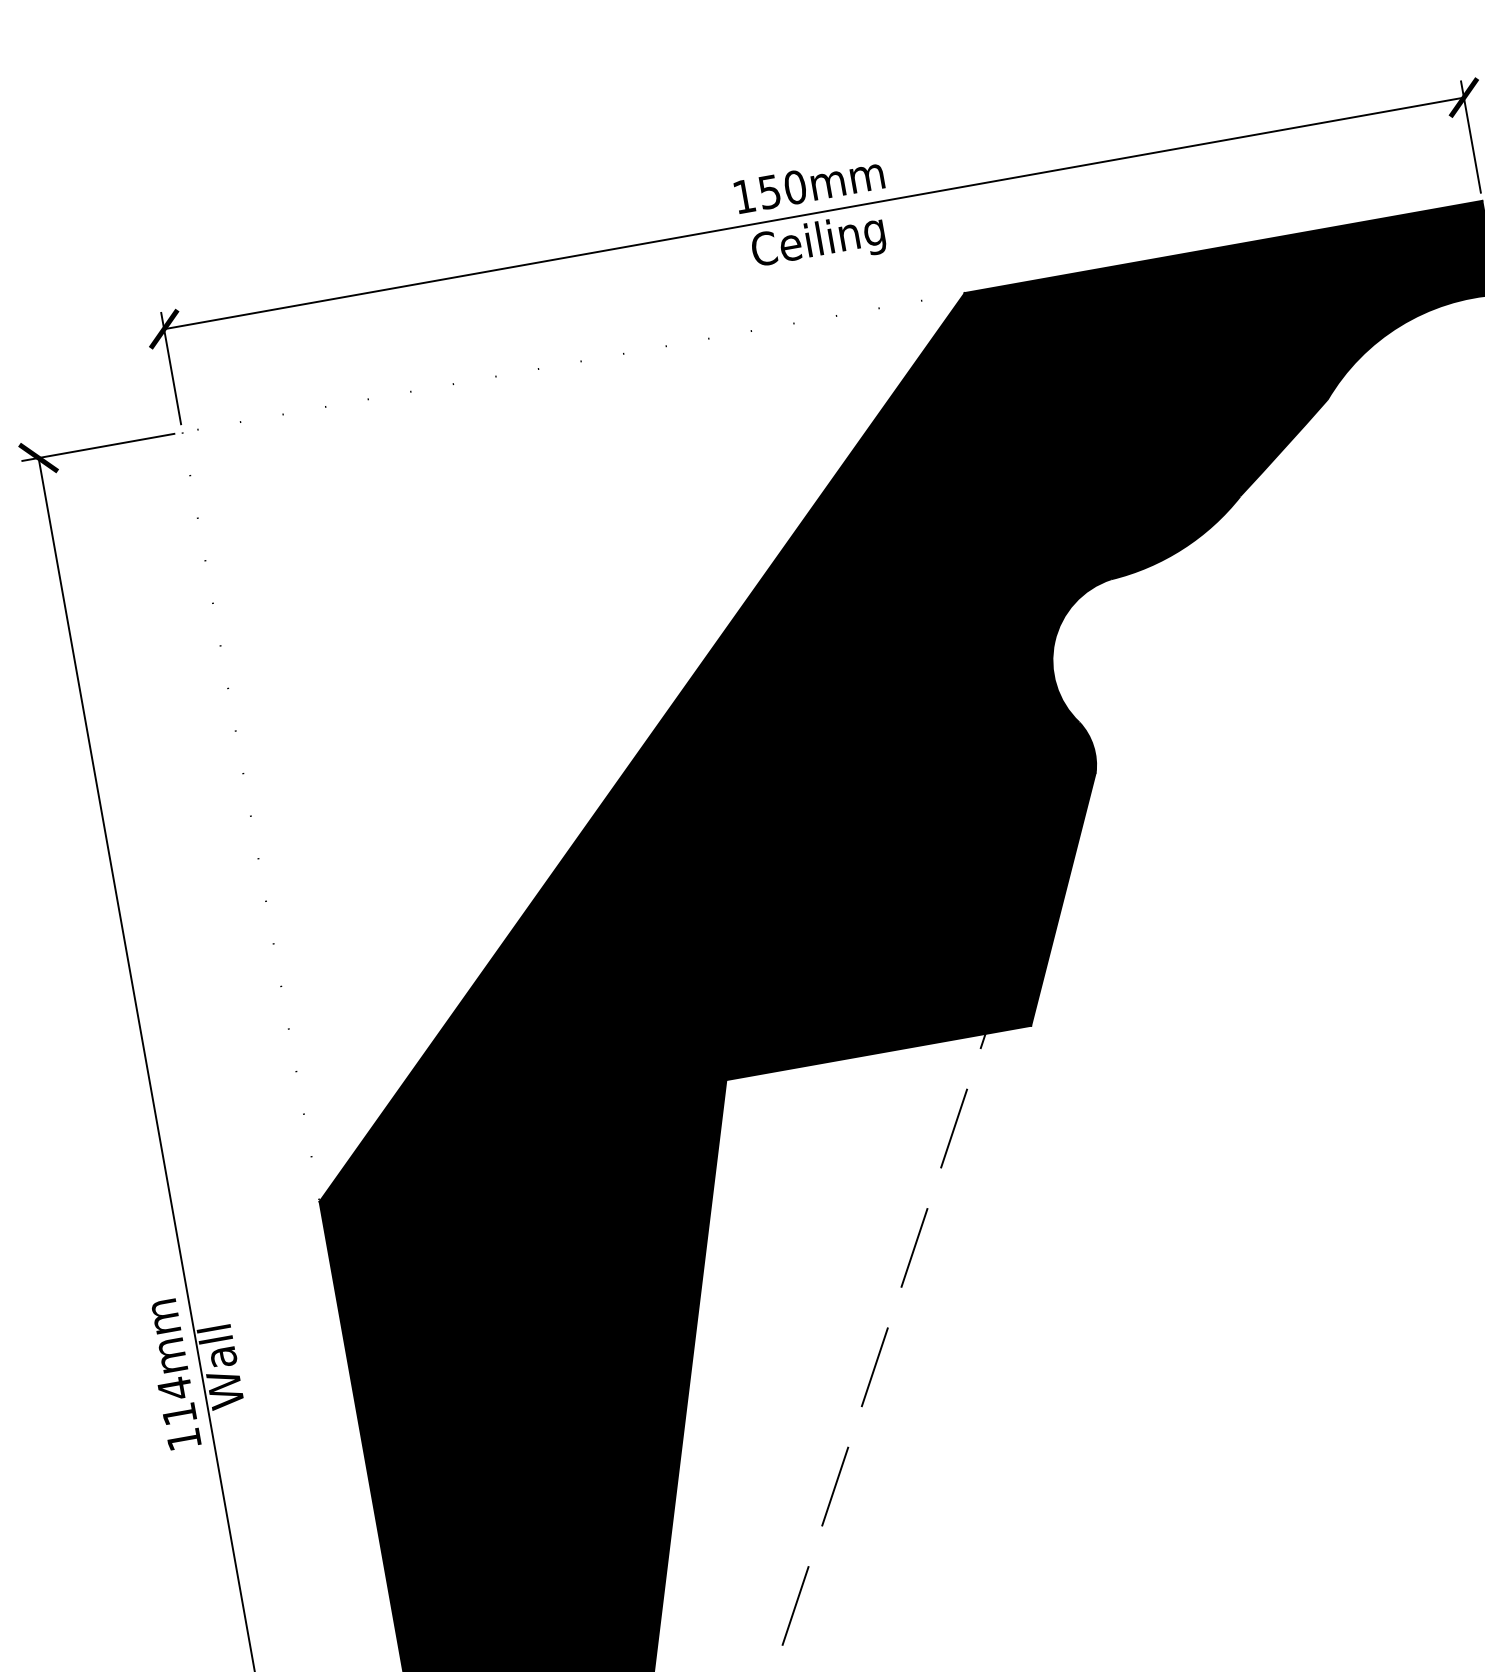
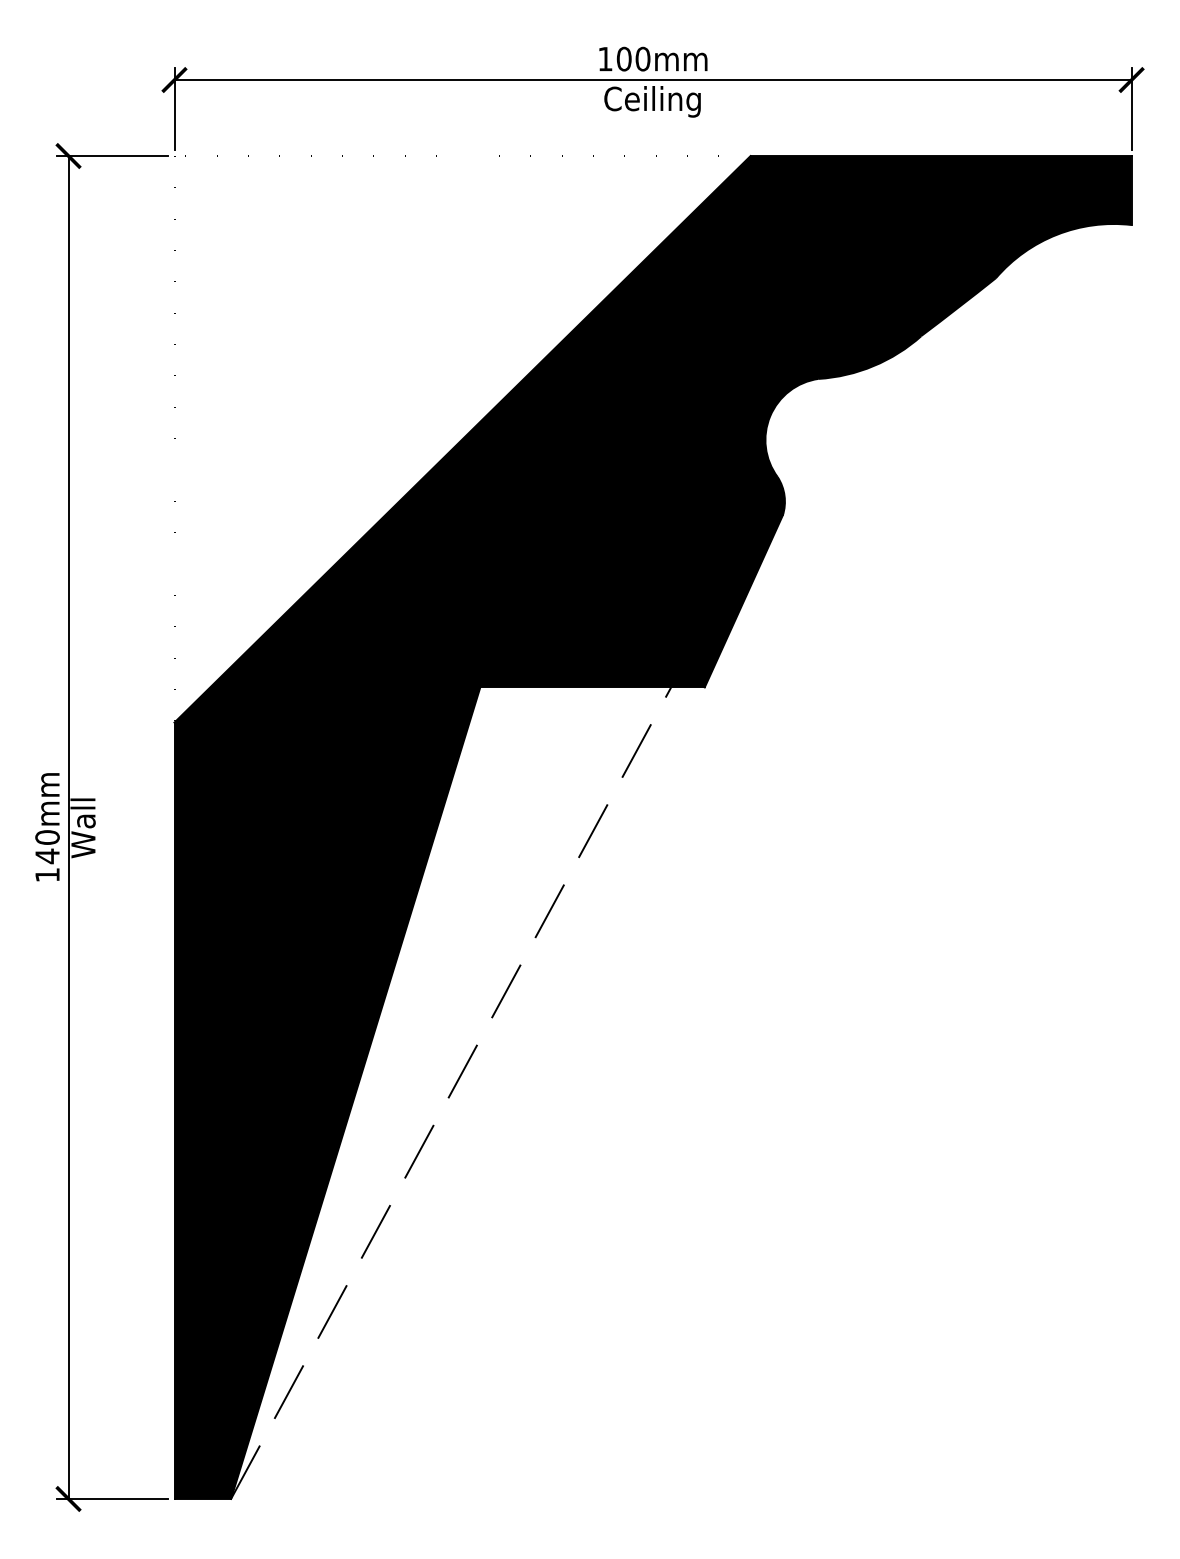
text: (768, 191) -> (623, 58), 150mm -> 100mm
text: (177, 1400) -> (47, 846), 114mm -> 140mm

